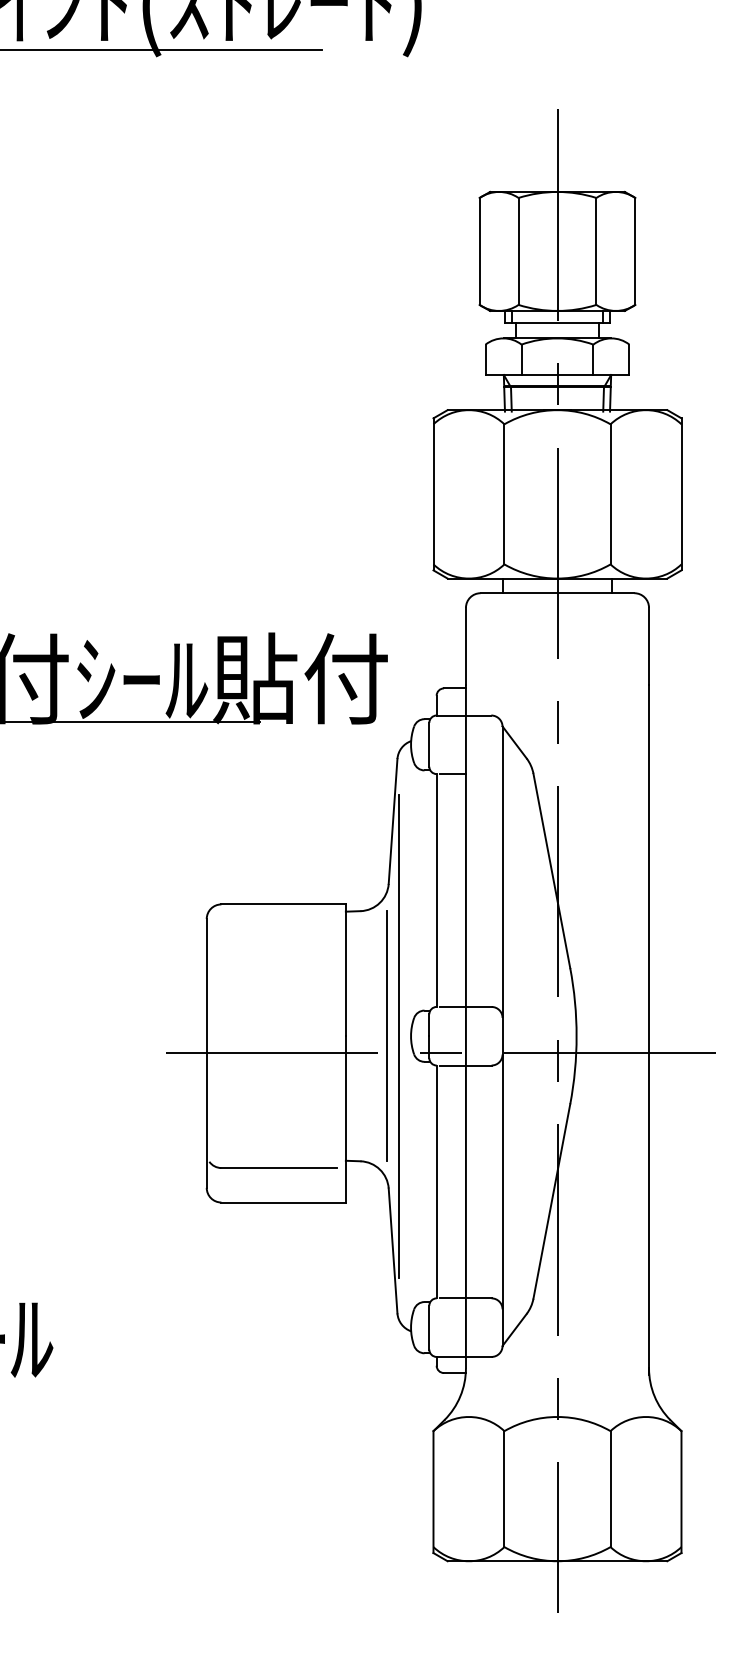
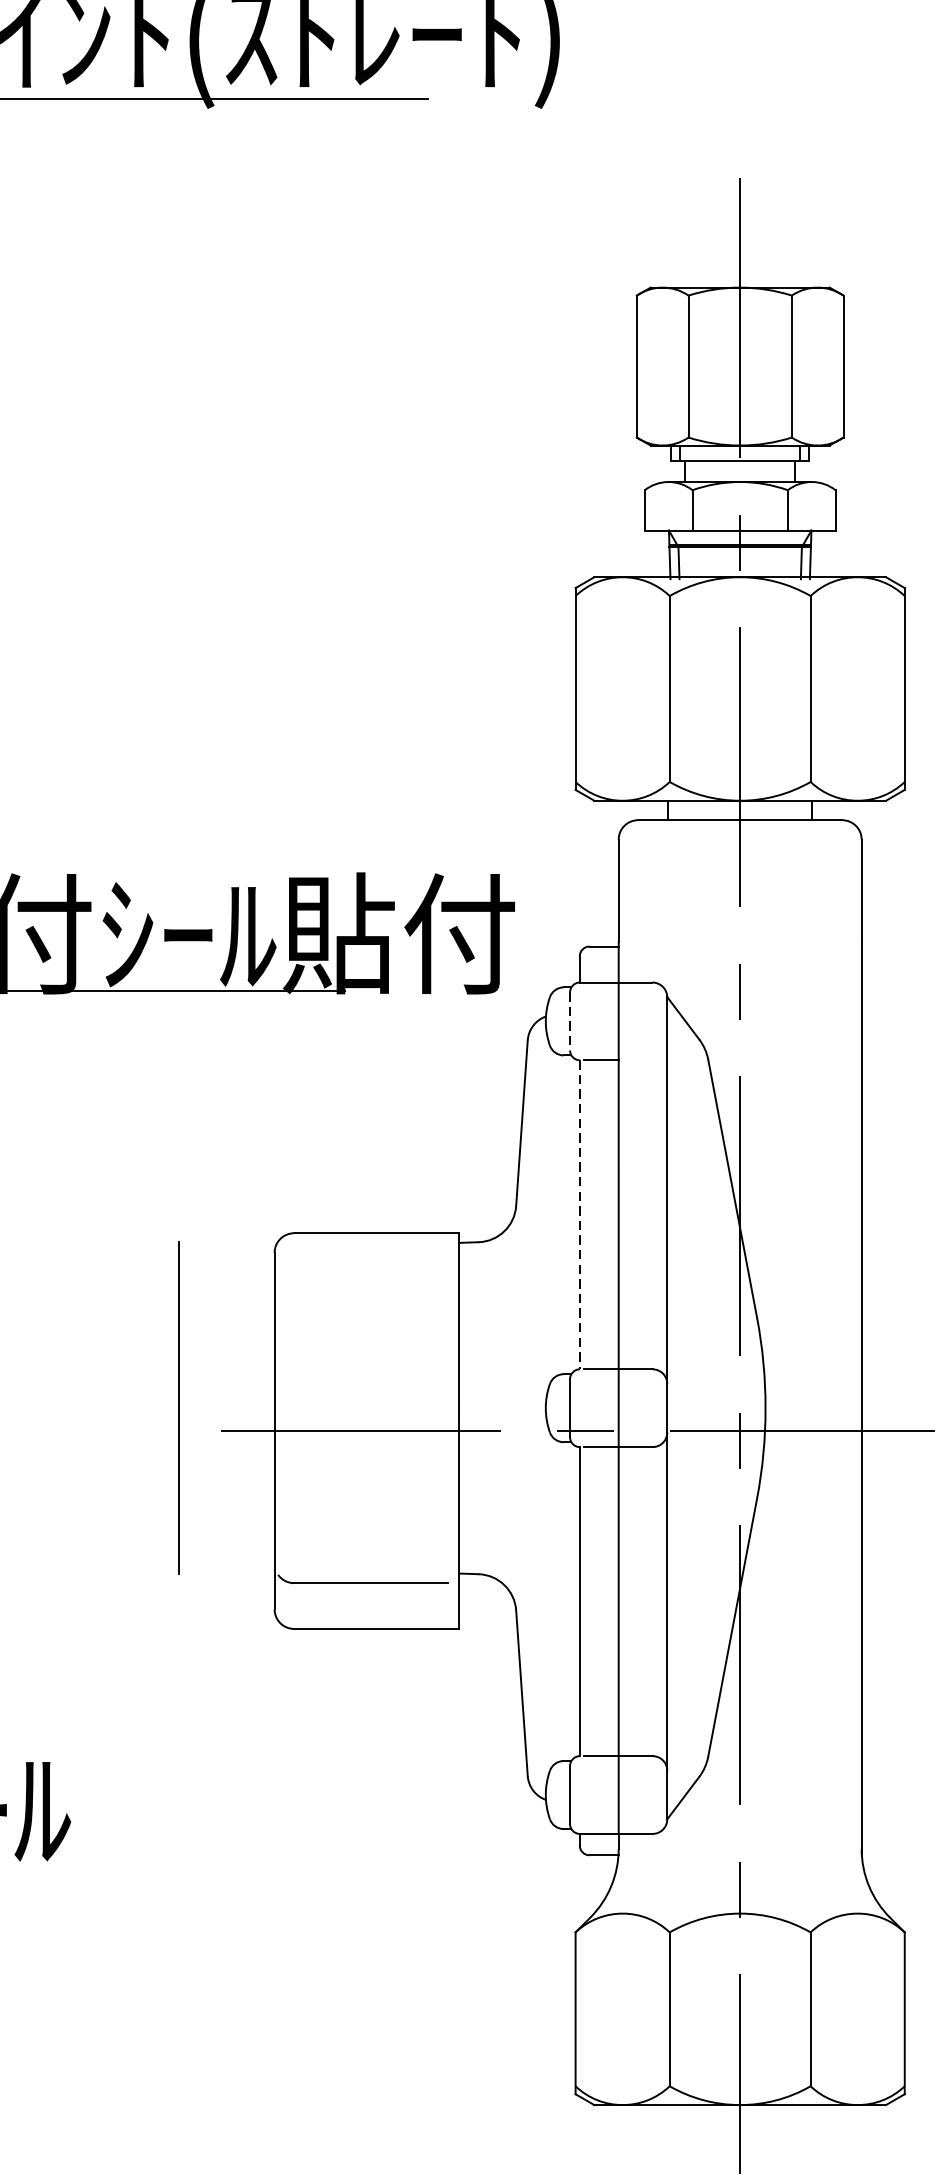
line: (429, 744) -> (570, 1021), solid -> dashed
line: (436, 891) -> (579, 1216), solid -> dashed
line: (386, 1035) -> (178, 1407), moved
line: (398, 1035) -> (529, 1407), removed

